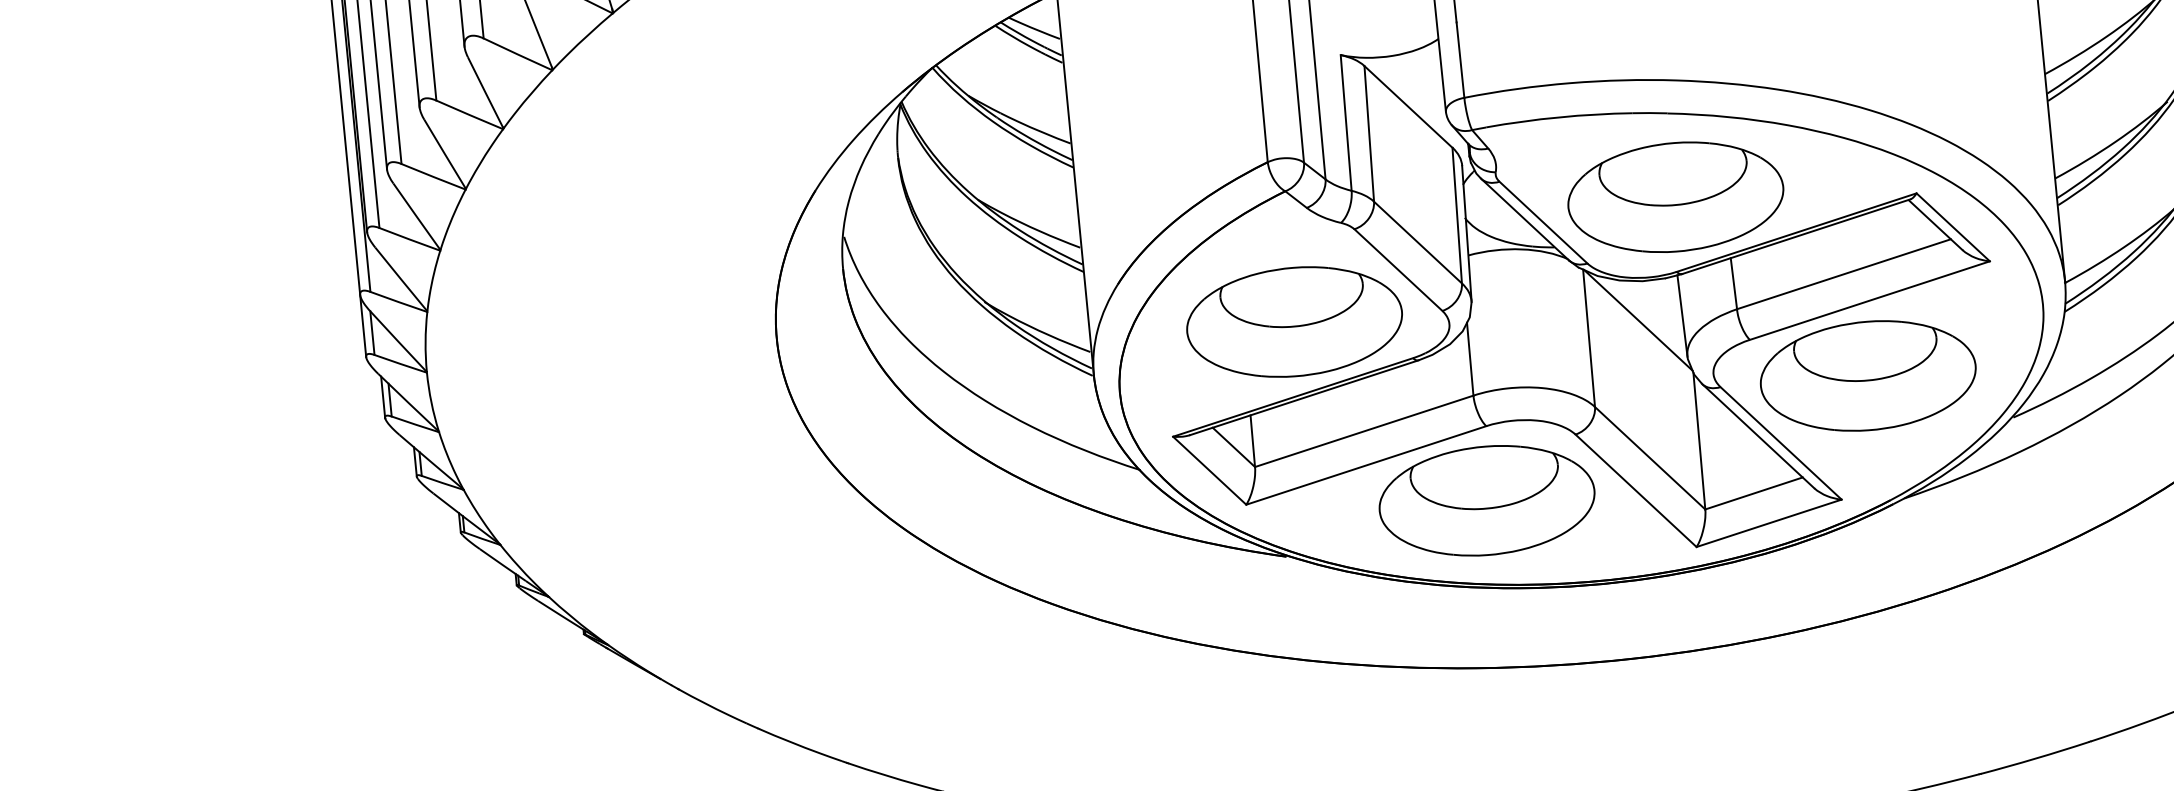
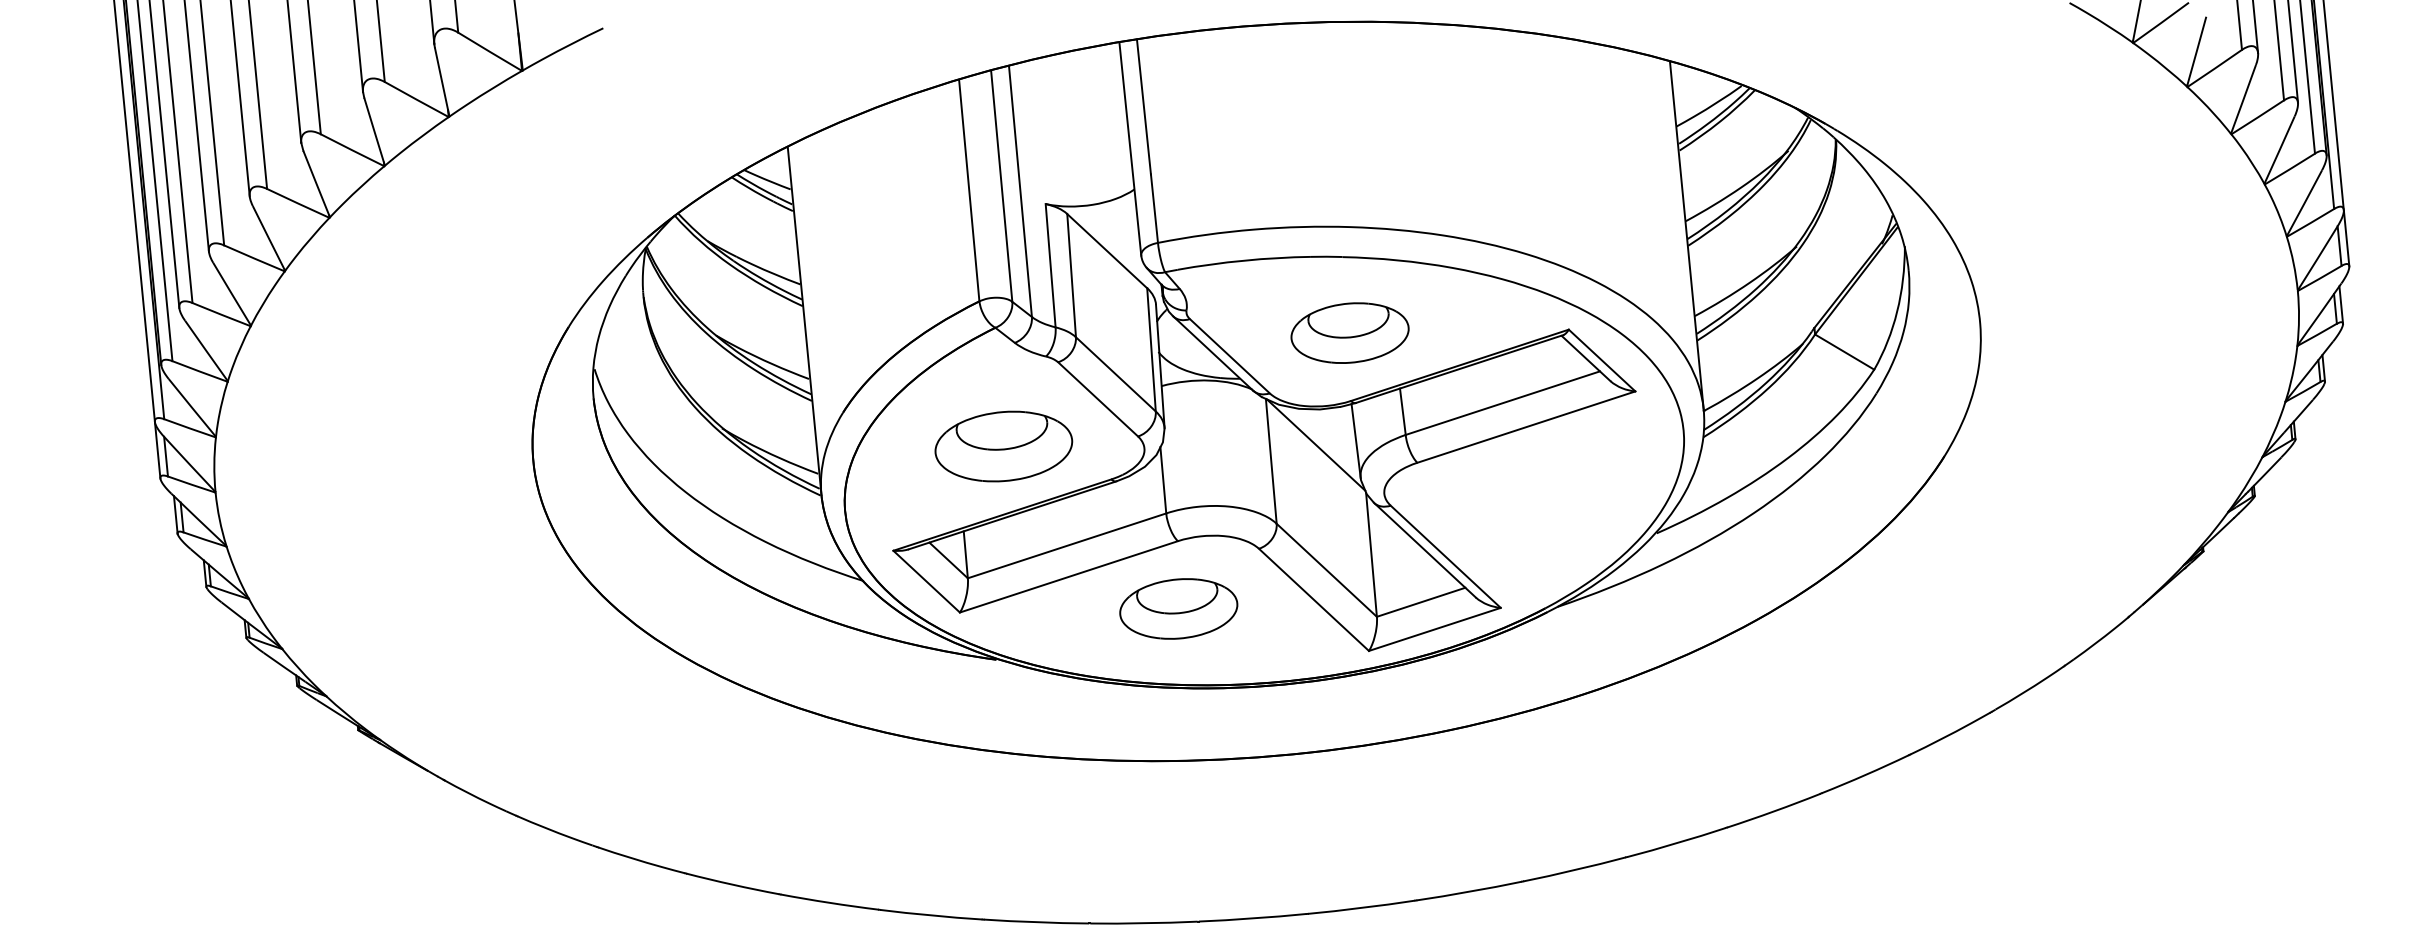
part: (1675, 196) -> (1349, 332), size x0.6
part: (1294, 321) -> (1003, 446), size x0.7
part: (1867, 375) -> (1524, 495), removed
part: (1486, 500) -> (1178, 608), size x0.6

